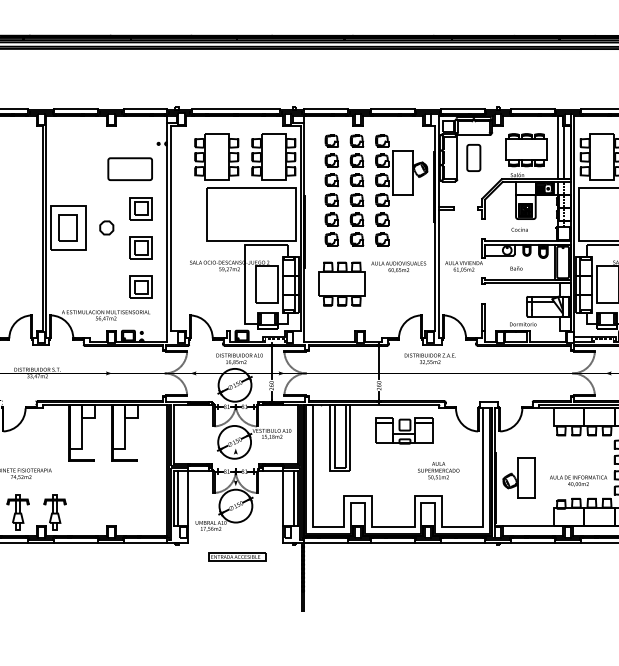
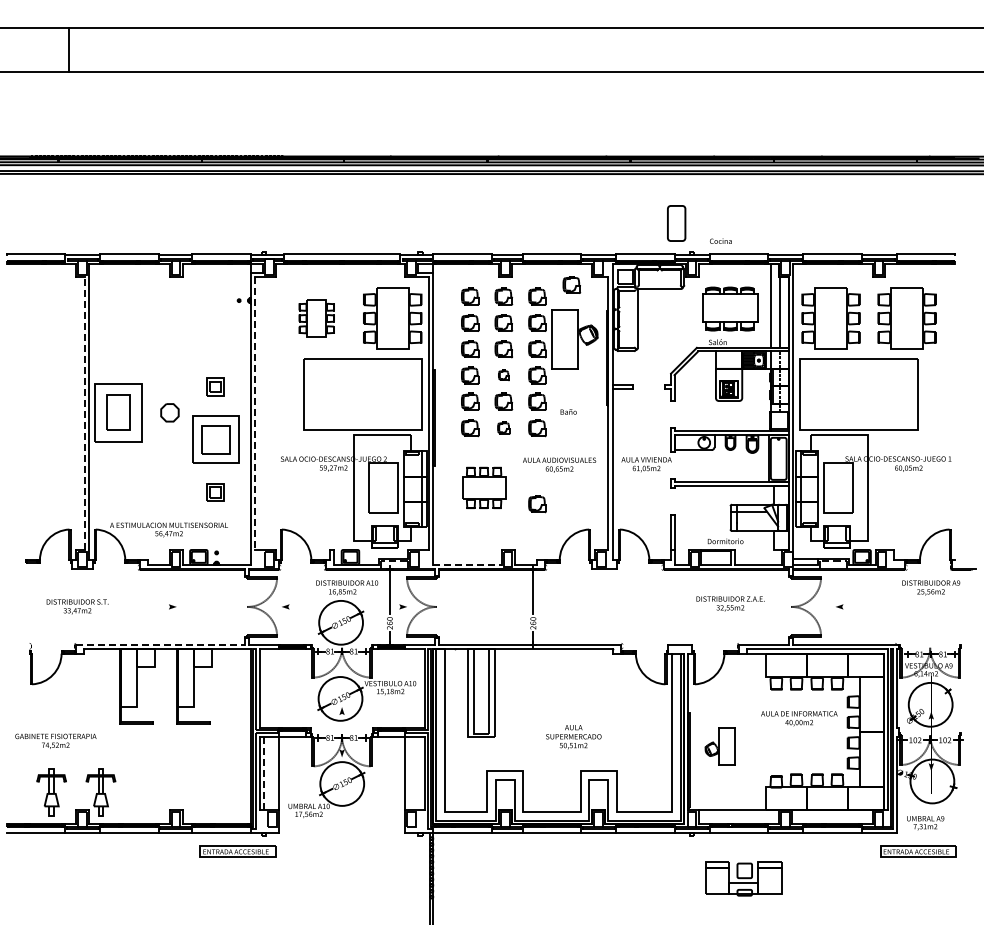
part: (407, 131) -> (571, 284), added
part: (216, 157) -> (316, 318), size x0.6
part: (473, 157) -> (676, 223), moved
part: (130, 169) -> (201, 334), removed
part: (356, 199) -> (503, 375), size x0.6
part: (140, 208) -> (215, 386), size x0.6
line: (42, 228) -> (84, 413), solid -> dashed
line: (170, 229) -> (255, 414), solid -> dashed
text: (519, 229) -> (720, 240), moved
part: (356, 239) -> (503, 428), size x0.7
part: (140, 247) -> (215, 439), size x1.6
text: (516, 268) -> (568, 411), moved
part: (341, 283) -> (483, 487), size x0.7
part: (140, 287) -> (215, 492), size x0.6
part: (382, 296) -> (537, 504), added
line: (329, 341) -> (467, 564), solid -> dashed
text: (430, 358) -> (730, 603), moved
line: (100, 401) -> (161, 644), solid -> dashed
part: (404, 430) -> (743, 878), moved
text: (438, 471) -> (573, 737), moved
part: (519, 478) -> (720, 746), size x0.7
text: (578, 481) -> (799, 718), moved
line: (177, 498) -> (264, 773), solid -> dashed
line: (293, 498) -> (419, 773), removed
part: (236, 556) -> (237, 851), moved

